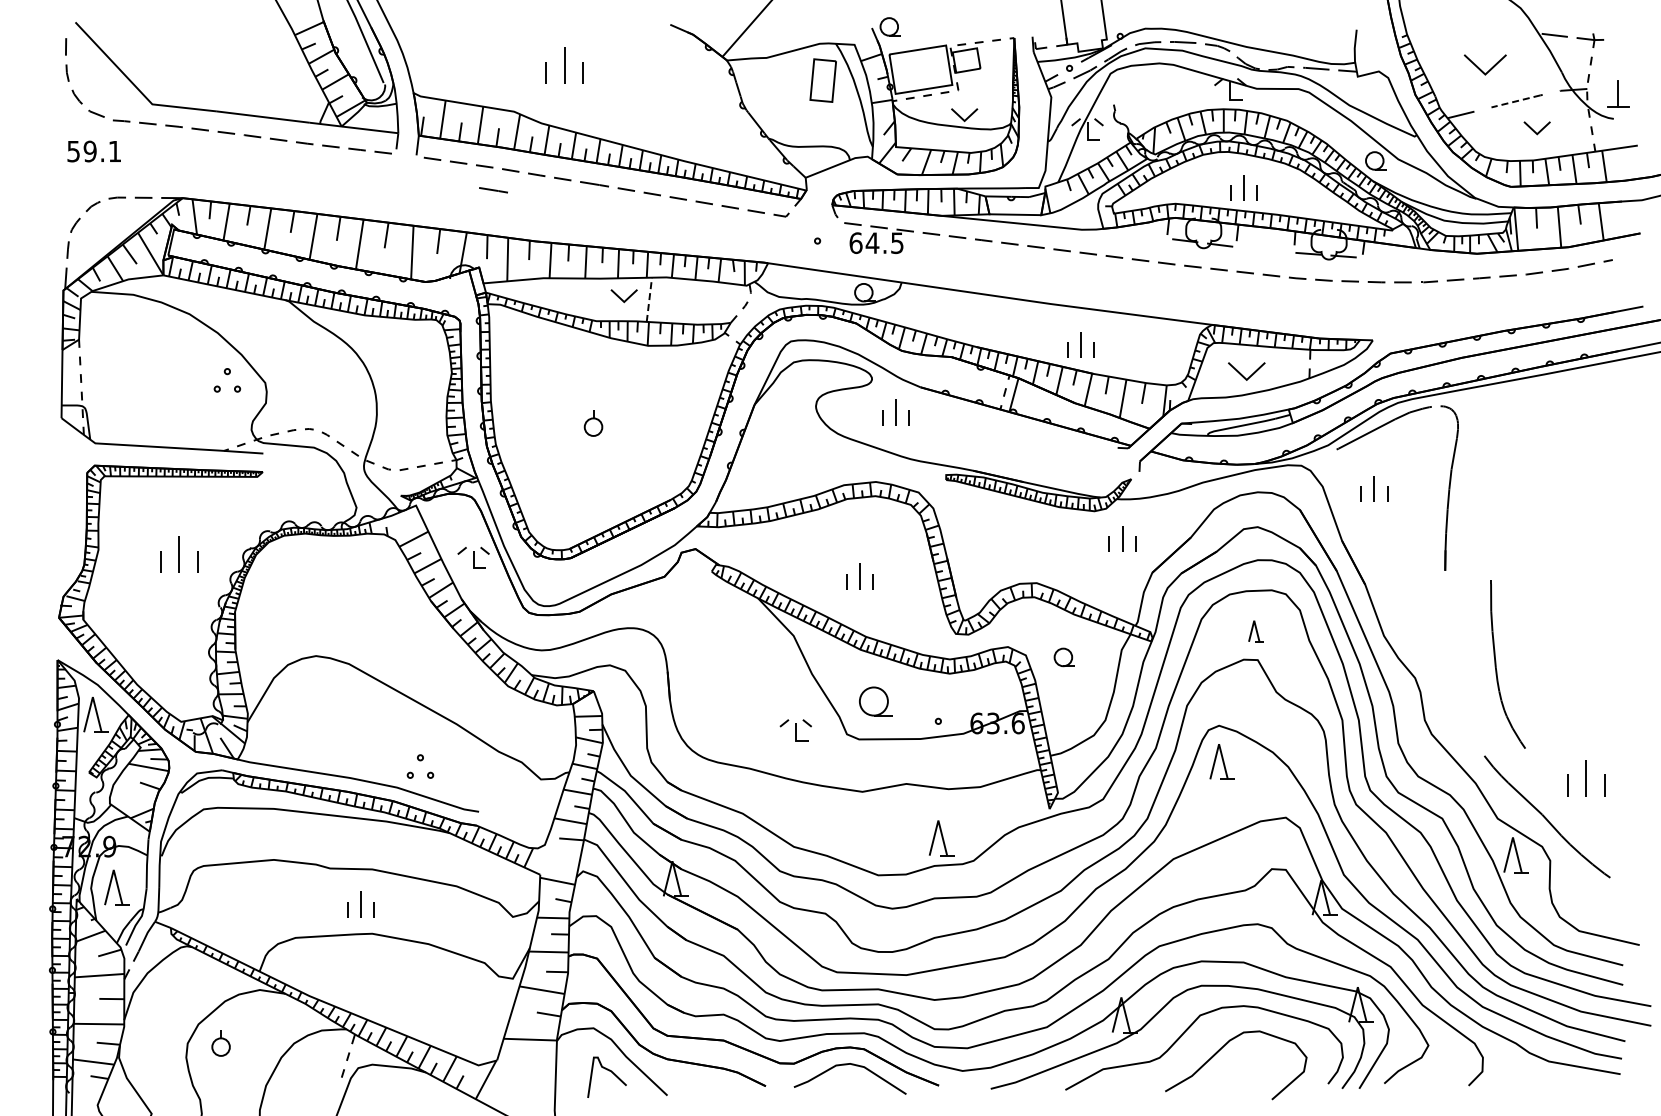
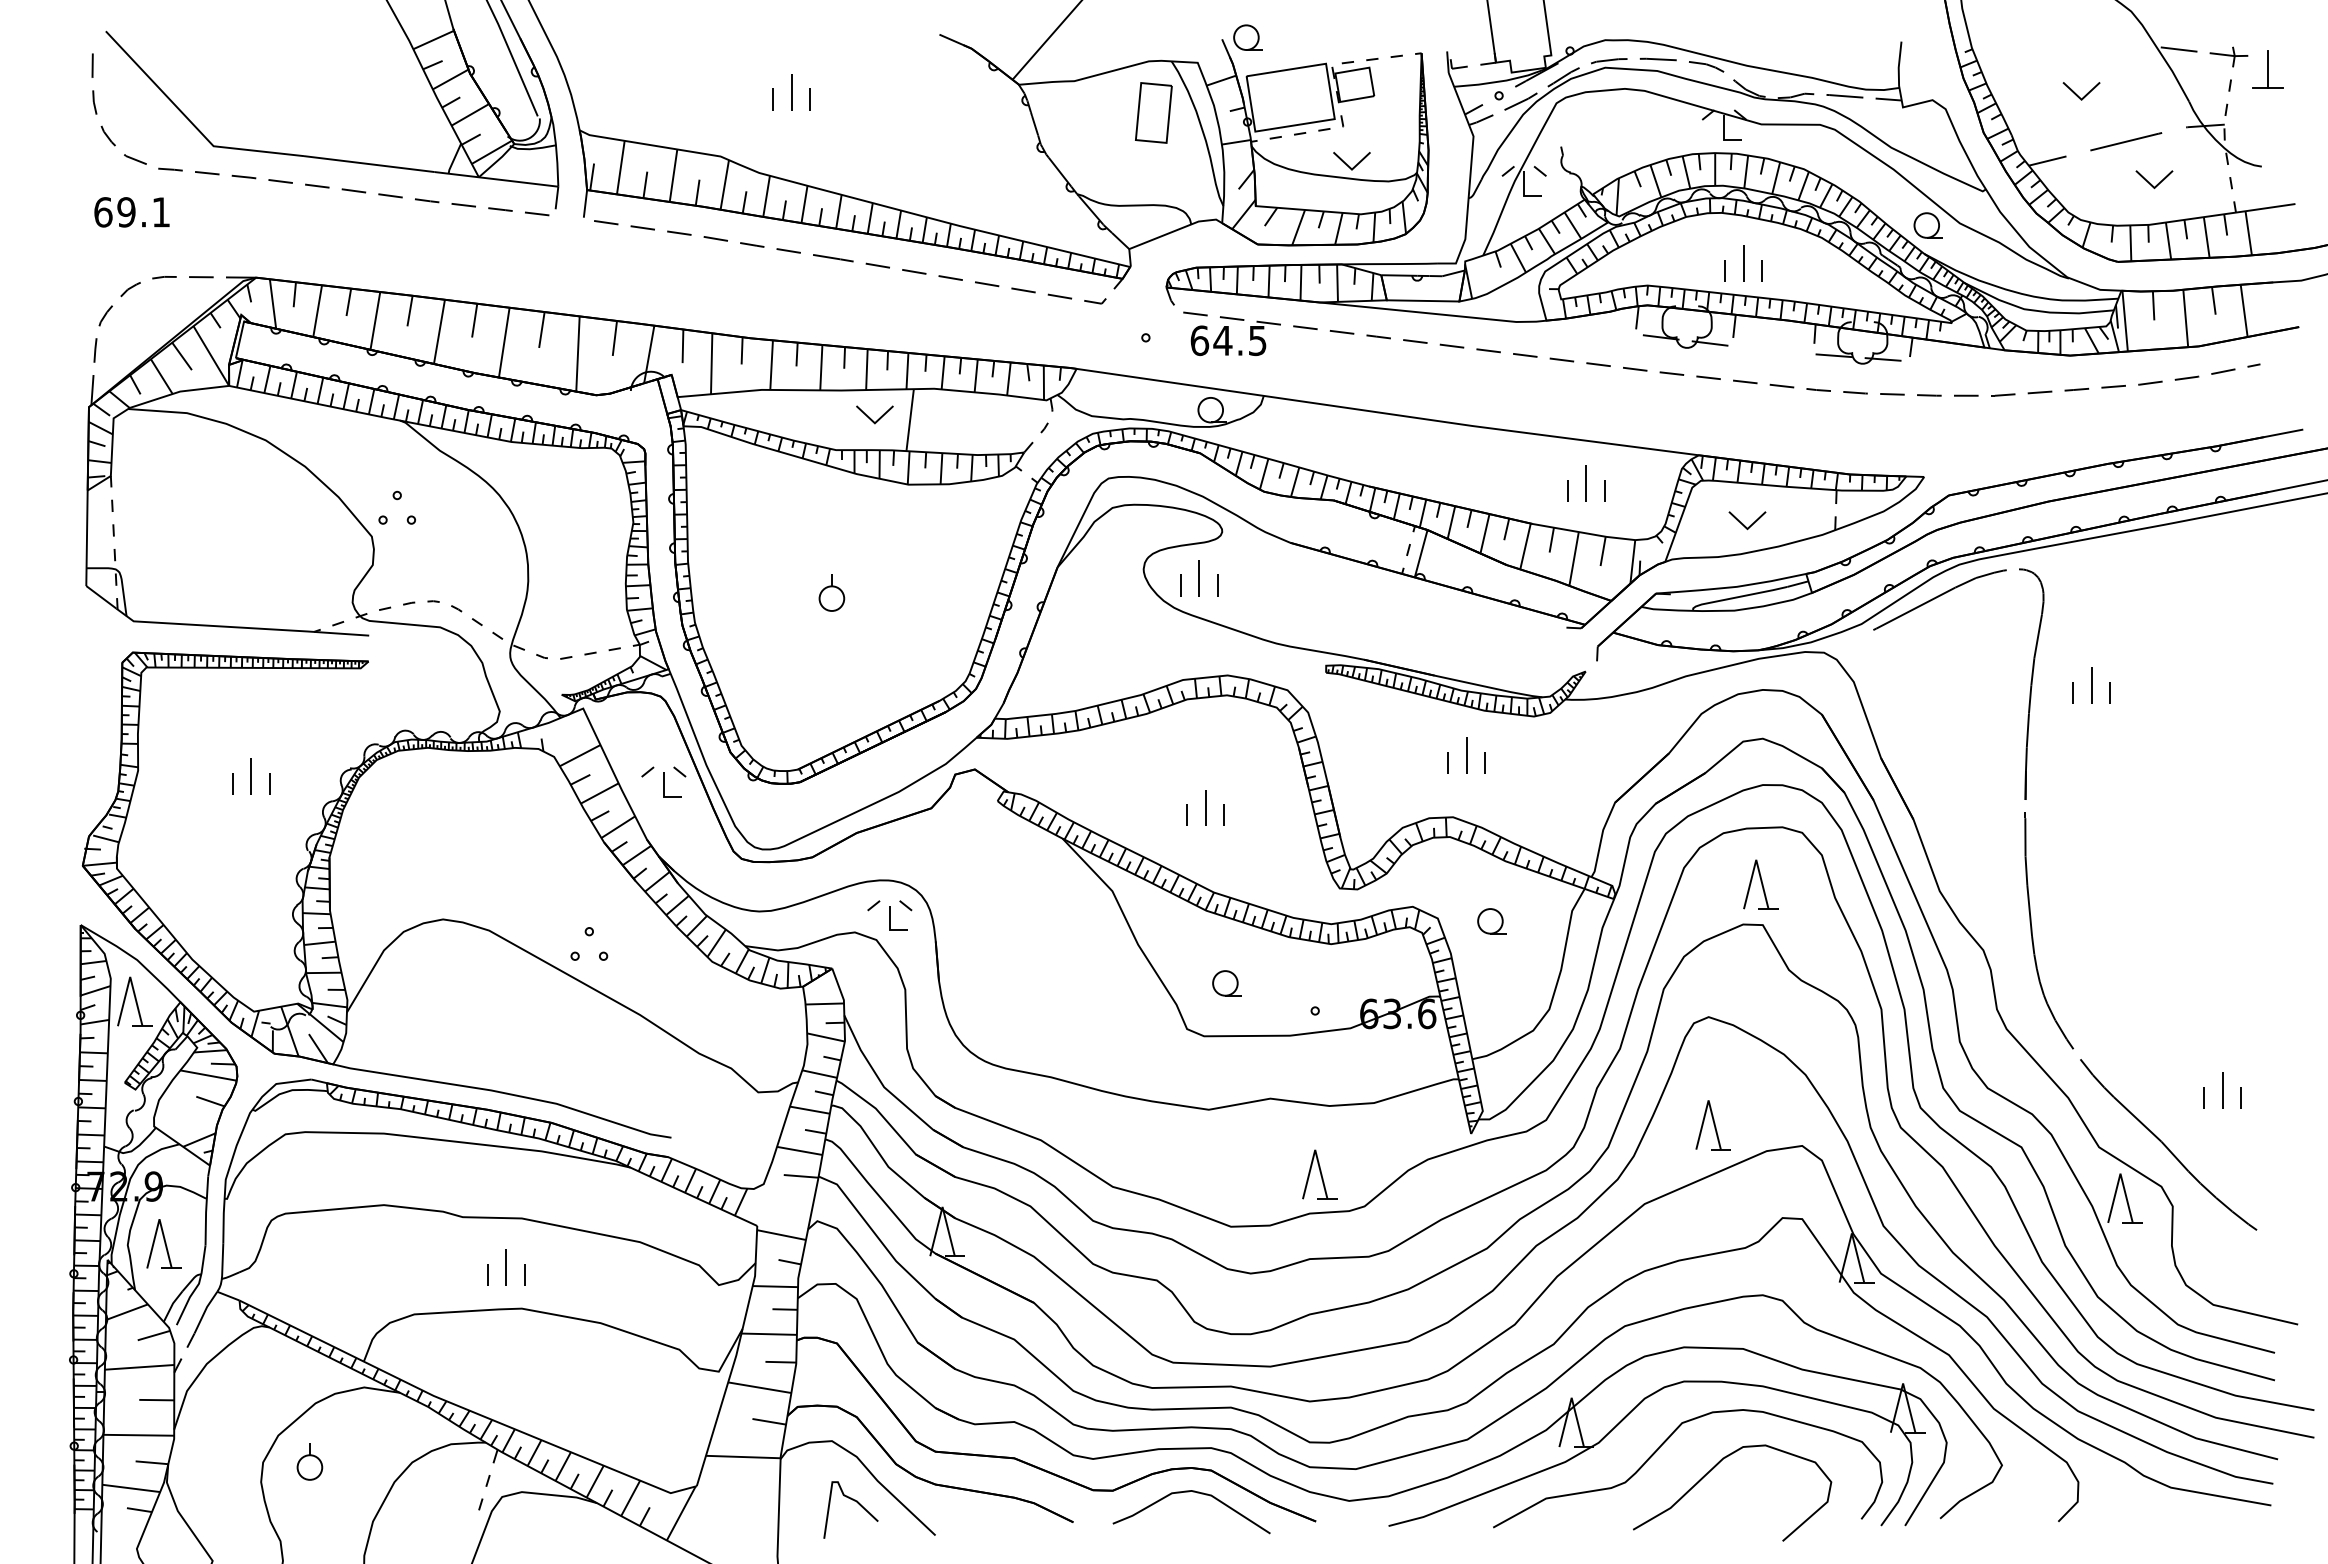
part: (564, 65) -> (791, 91), size x0.71
part: (1484, 65) -> (2080, 91), size x0.62
part: (1618, 93) -> (2268, 69), moved
line: (1515, 101) -> (2124, 142), dashed -> solid
text: (73, 151) -> (103, 212), 59.1 -> 69.1
line: (493, 190) -> (691, 266), removed
line: (649, 299) -> (910, 419), dashed -> solid
part: (1080, 344) -> (1585, 482), moved
part: (1246, 371) -> (1747, 520), size x0.71
part: (227, 380) -> (397, 508), moved
part: (895, 412) -> (1199, 578), moved
part: (1374, 488) -> (2091, 684), moved
part: (1122, 538) -> (1466, 754), moved
part: (178, 554) -> (250, 777), size x0.71
part: (1255, 631) -> (1759, 885), size x1.67
part: (1496, 664) -> (2032, 931), moved
part: (874, 701) -> (1225, 983), size x0.62
part: (795, 730) -> (889, 915), moved
part: (1221, 761) -> (1711, 1124), moved
part: (420, 766) -> (589, 943), moved
part: (1585, 777) -> (2222, 1089), size x0.71

